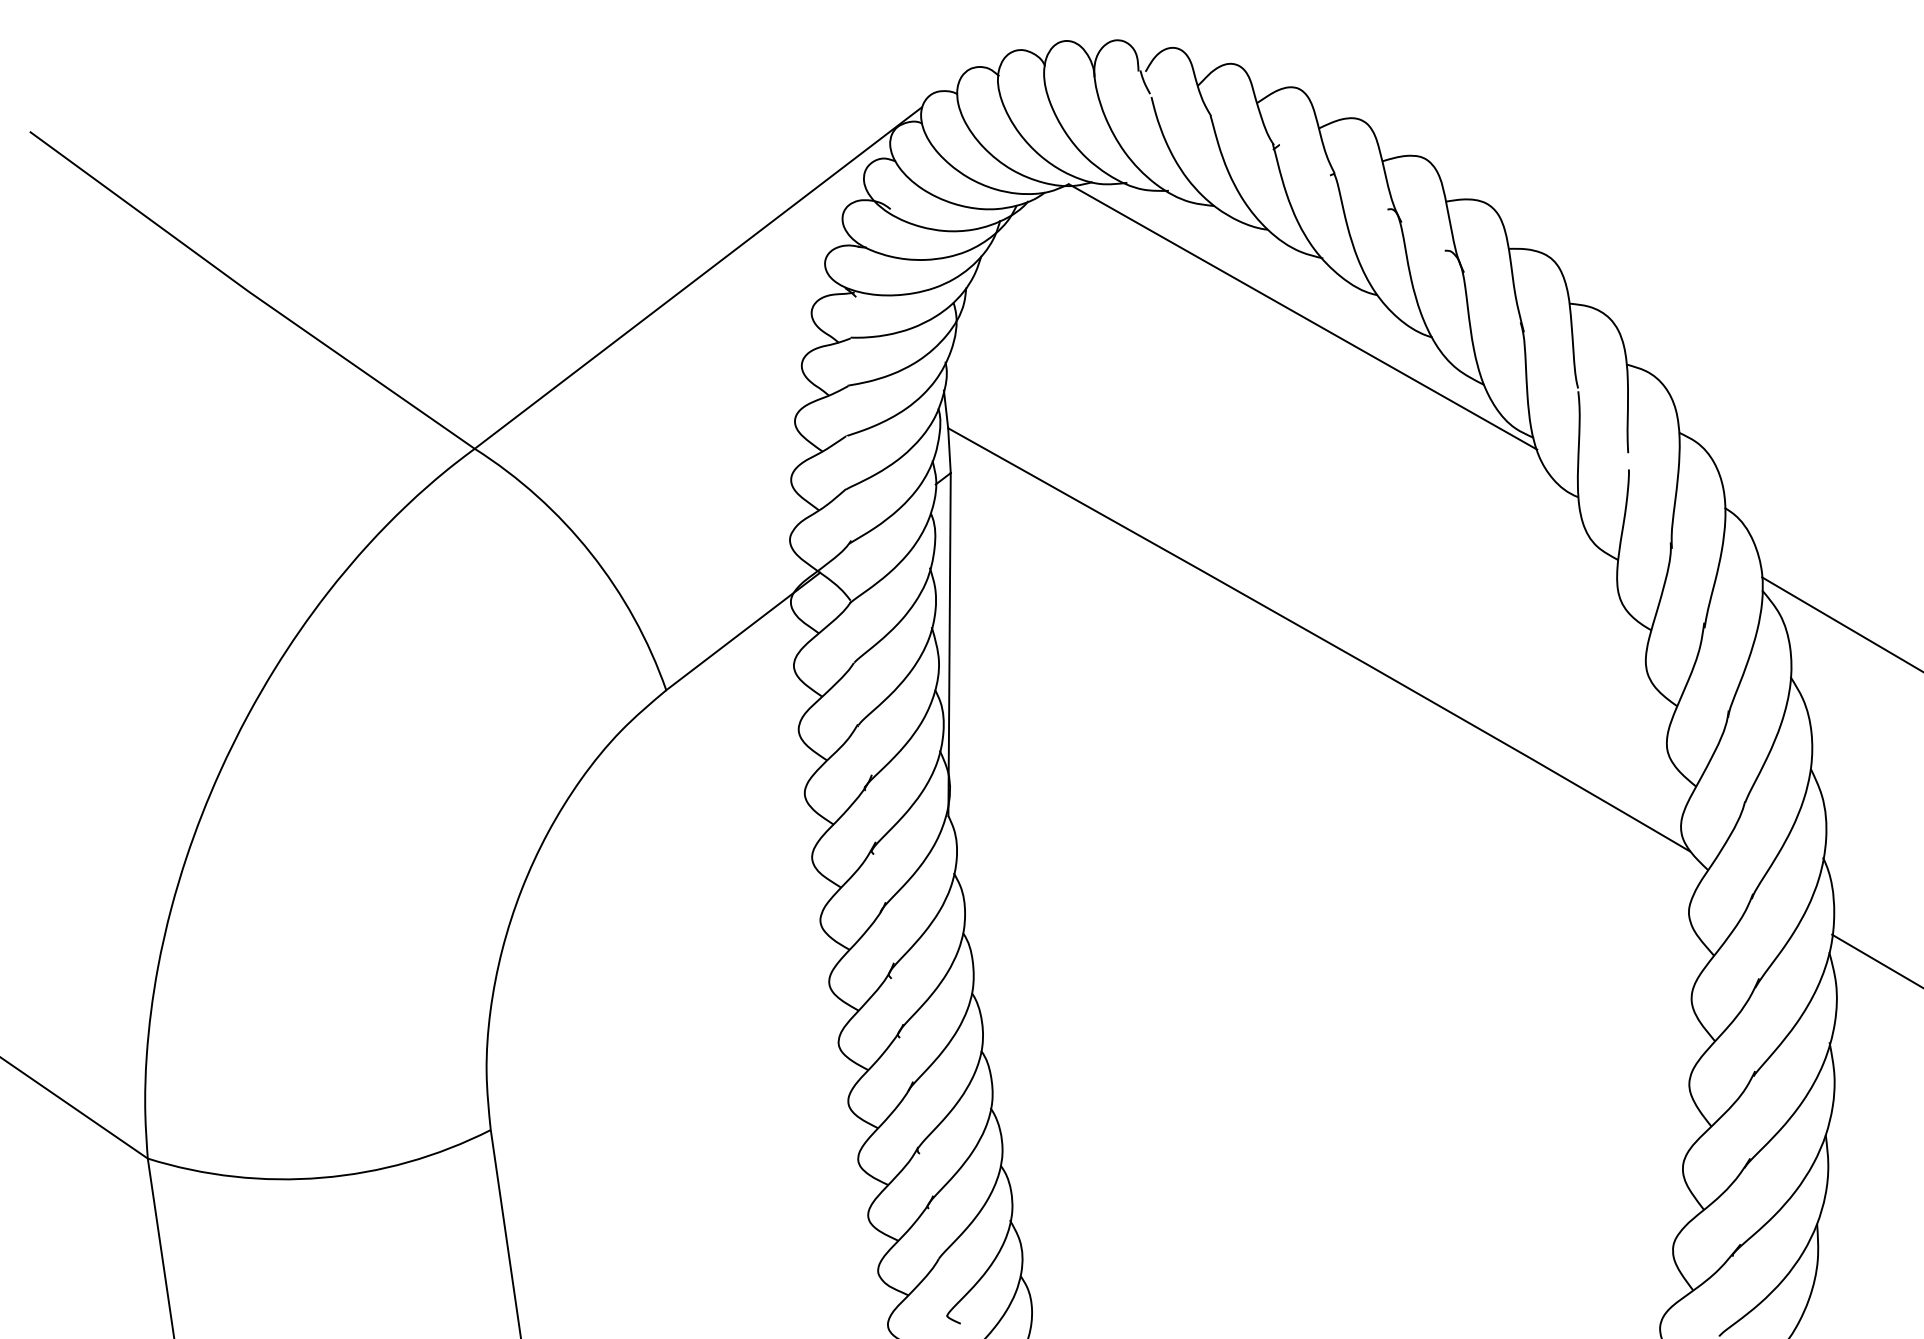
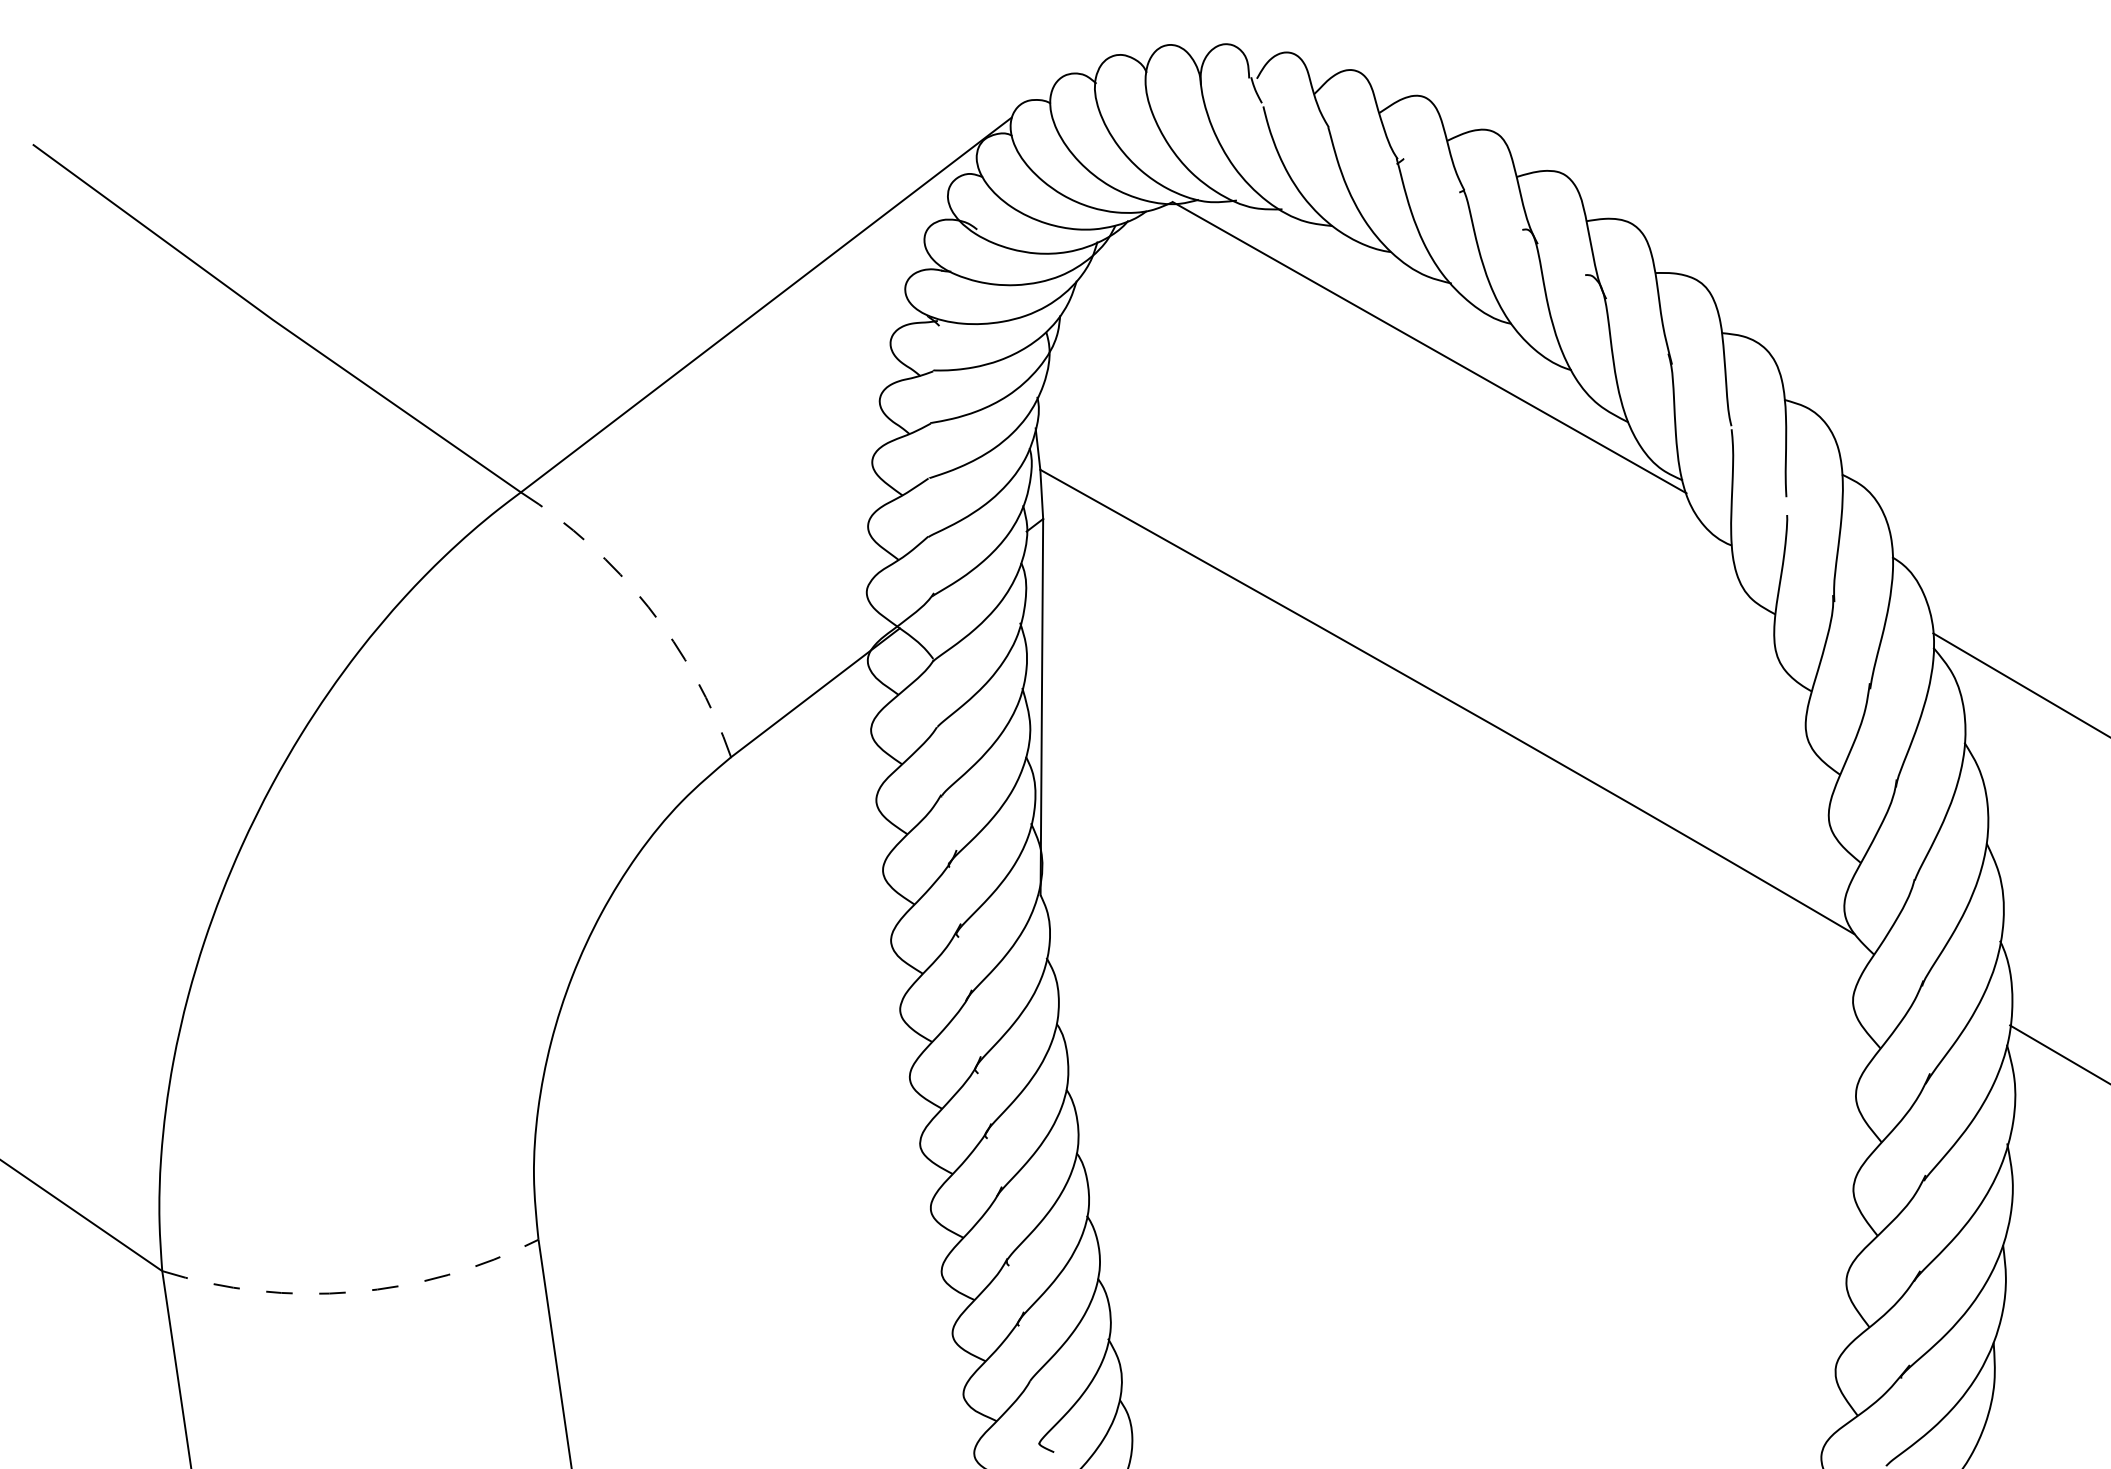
arc: (591, 553) -> (648, 607), solid -> dashed
arc: (322, 1178) -> (353, 1292), solid -> dashed

